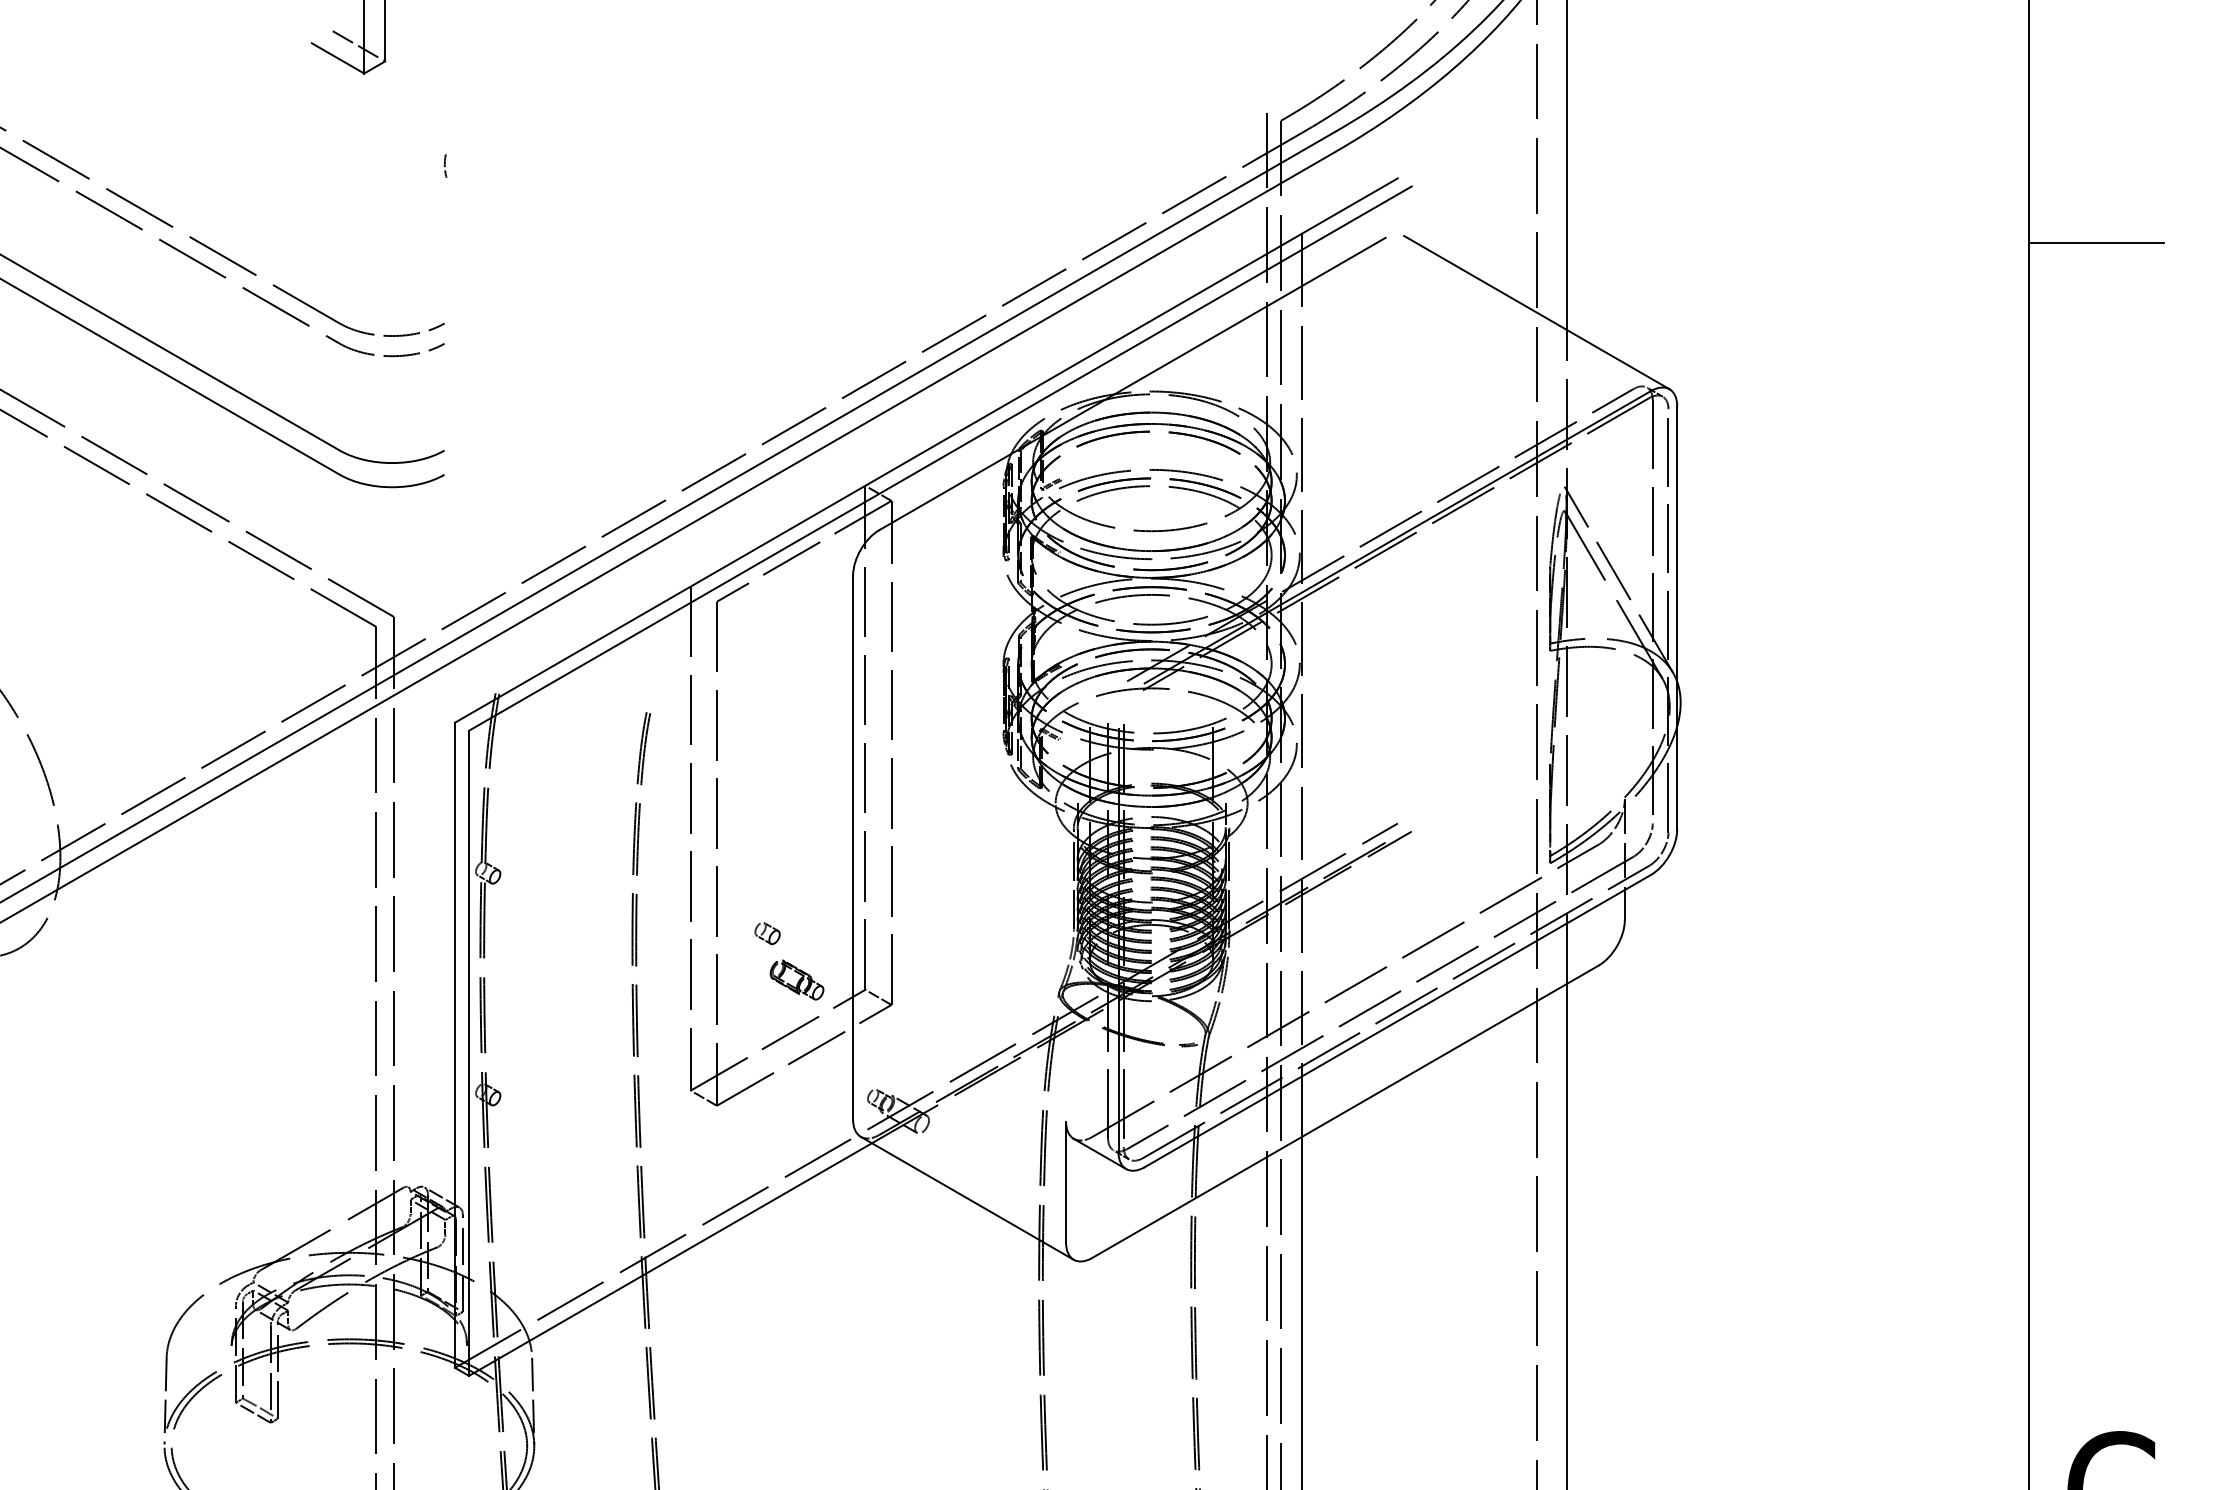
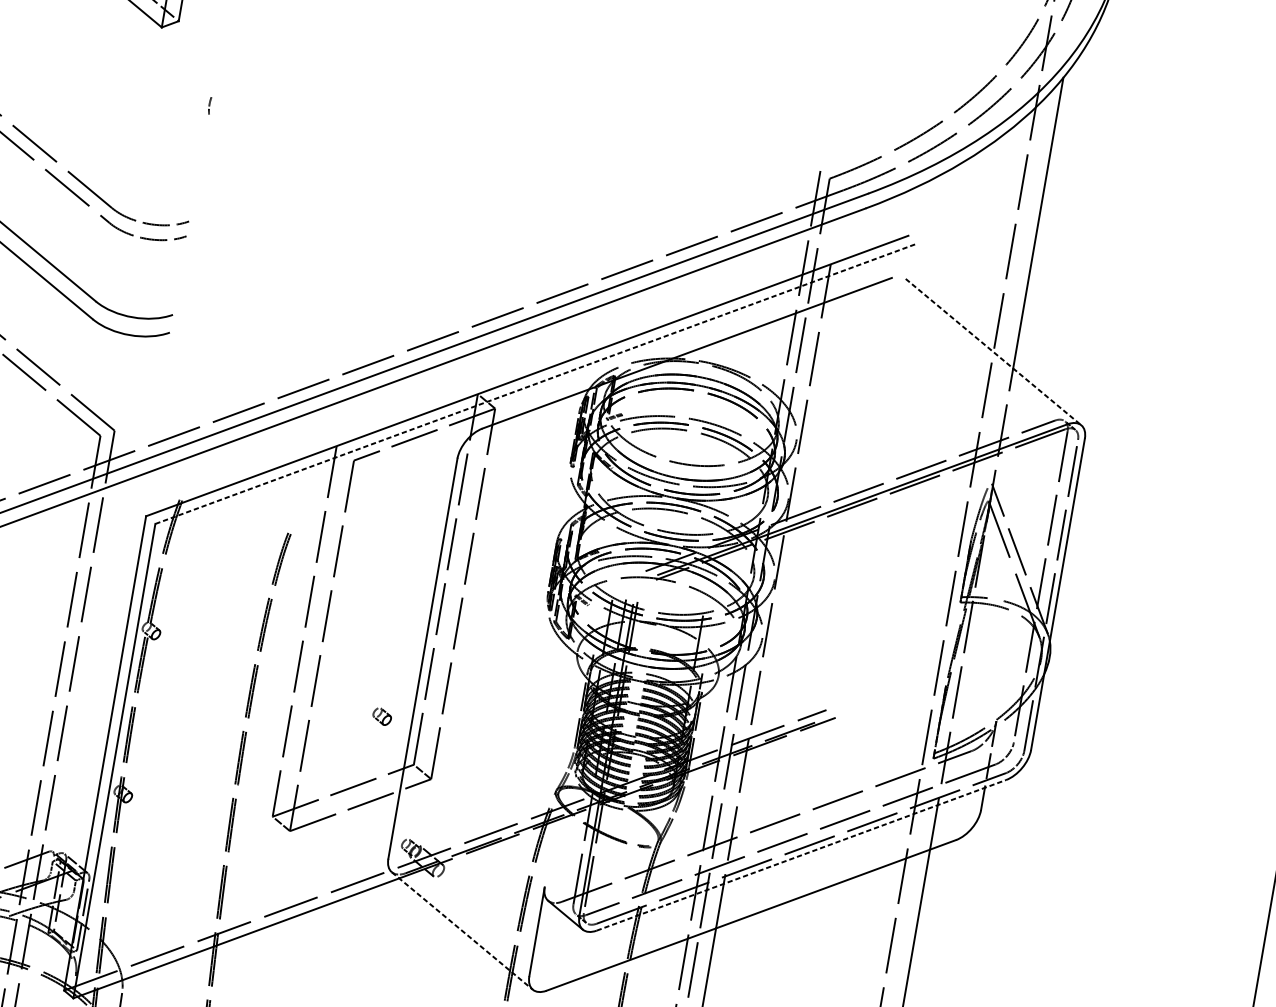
line: (1537, 312) -> (994, 352), solid -> dashed
line: (940, 458) -> (536, 383), solid -> dashed
part: (767, 933) -> (382, 716), moved
part: (796, 979) -> (364, 748), removed
line: (1398, 1020) -> (801, 855), solid -> dashed
line: (967, 1198) -> (462, 931), solid -> dashed

